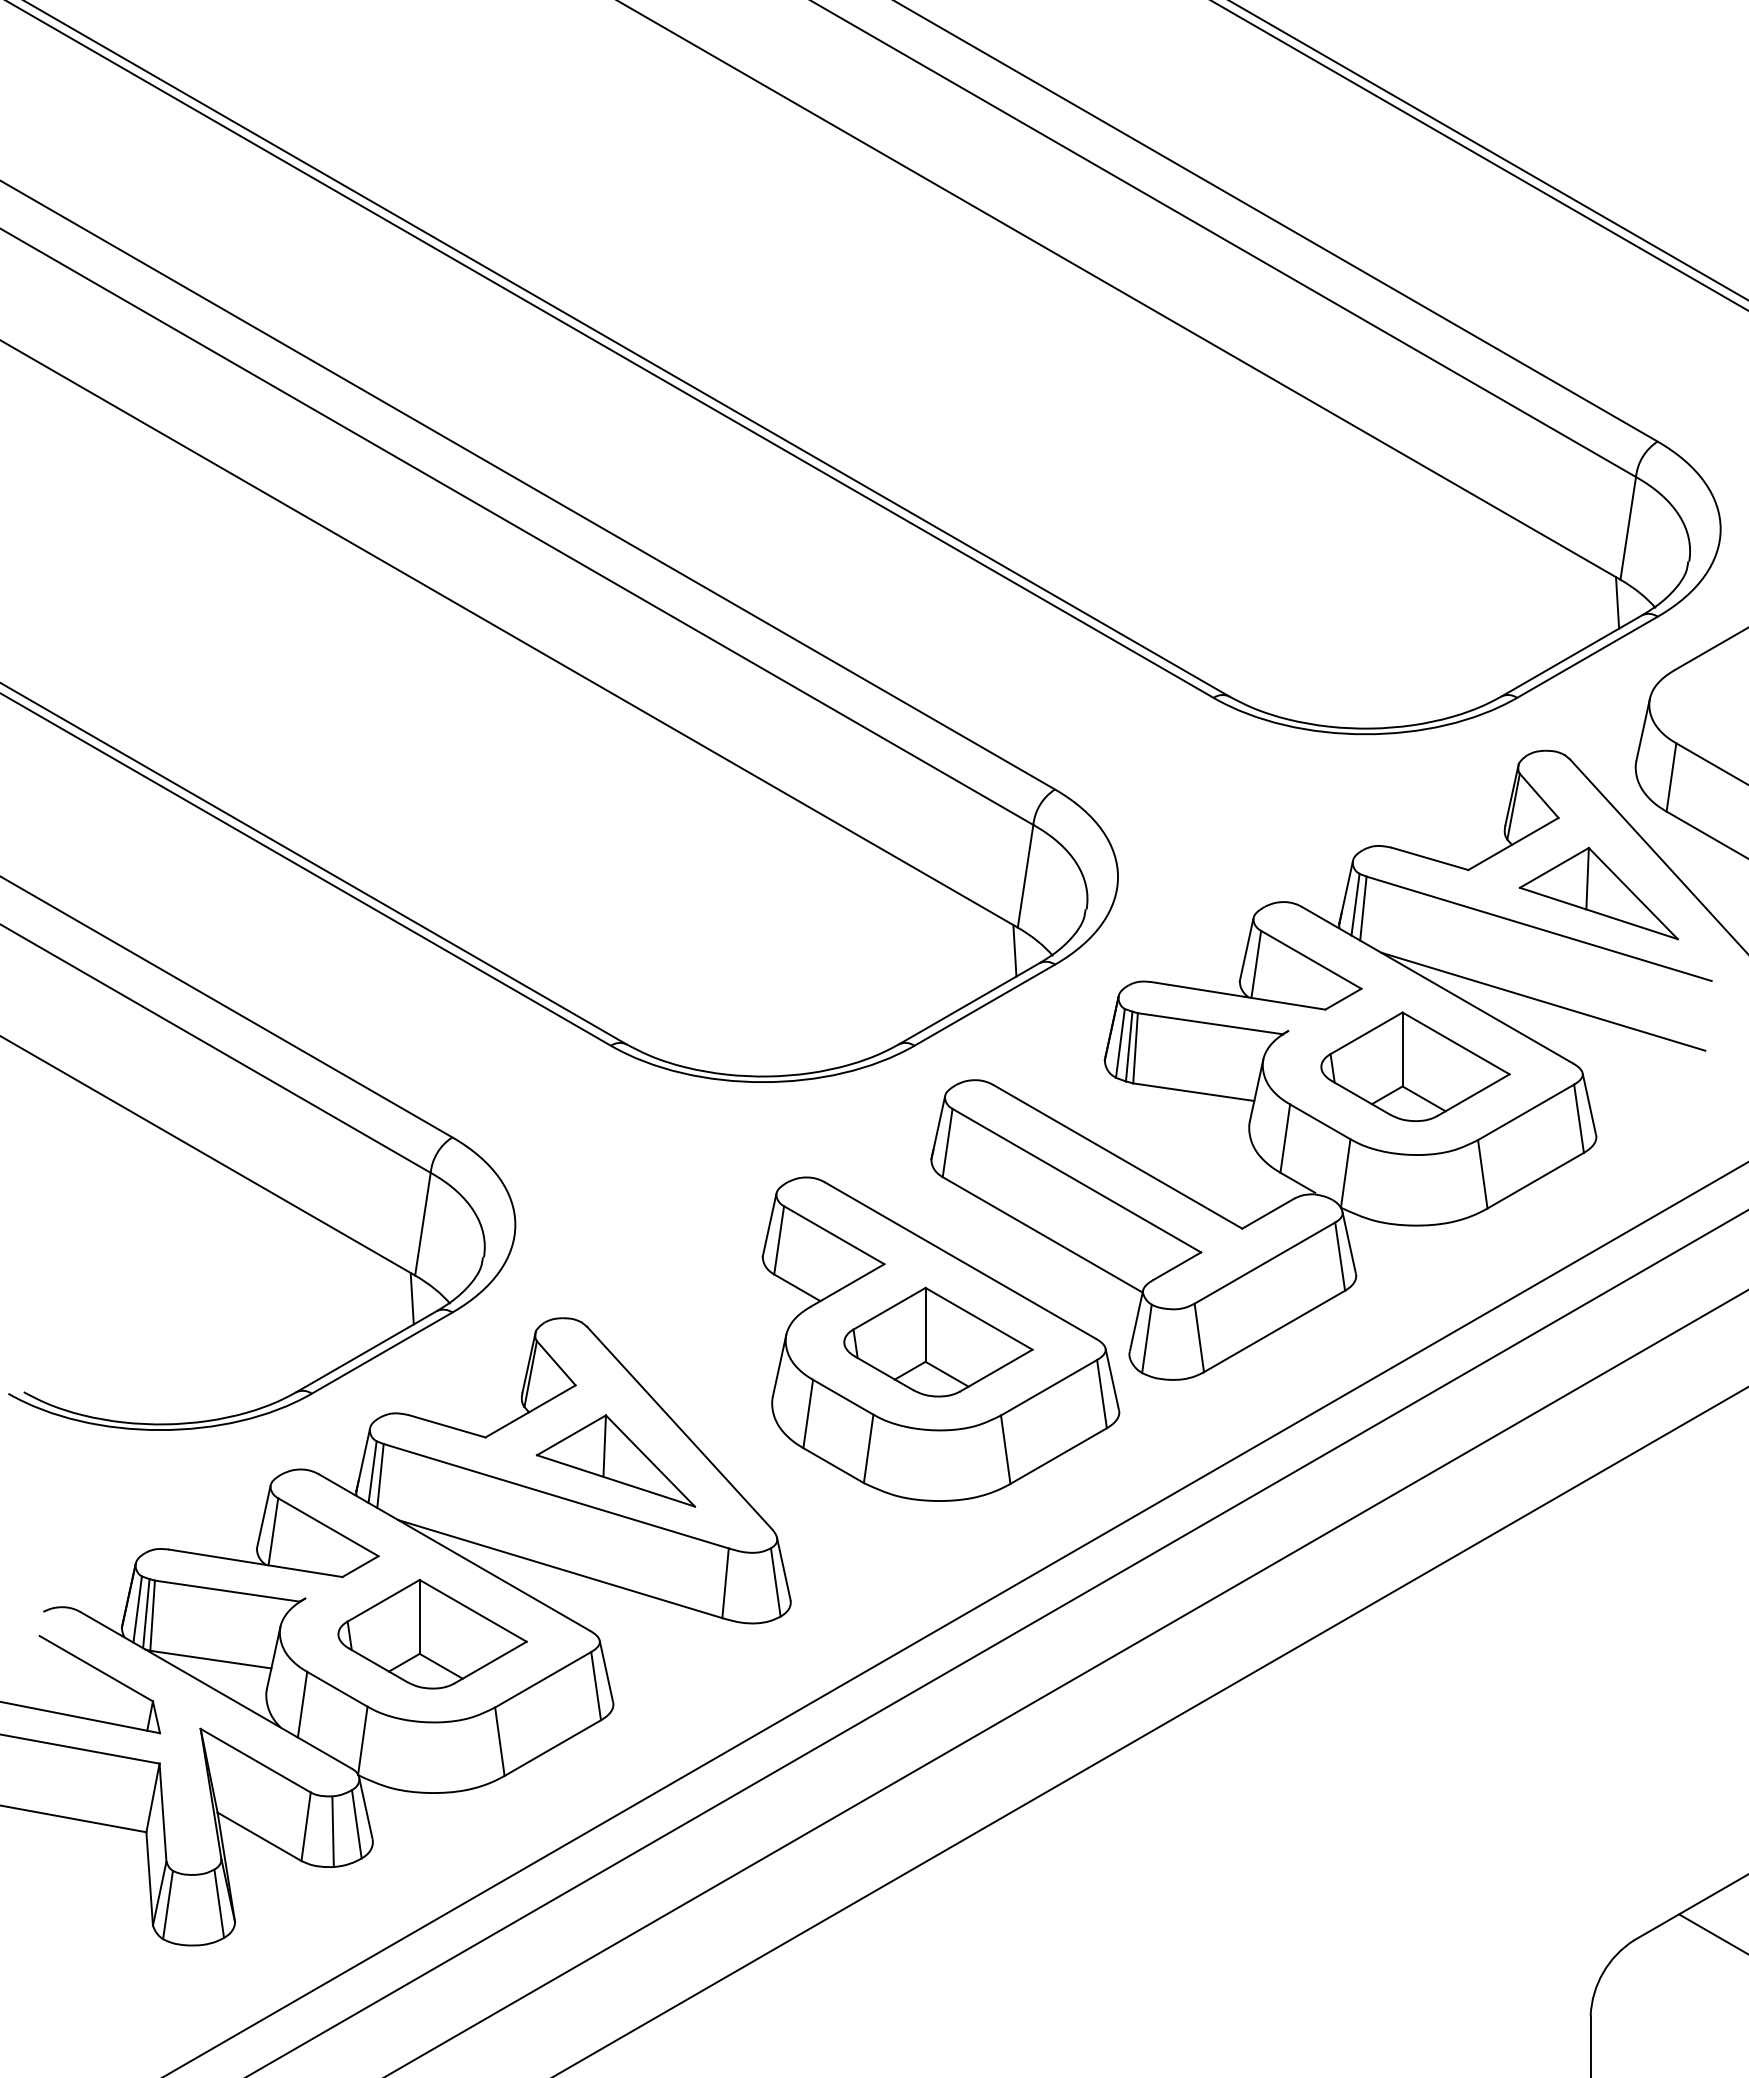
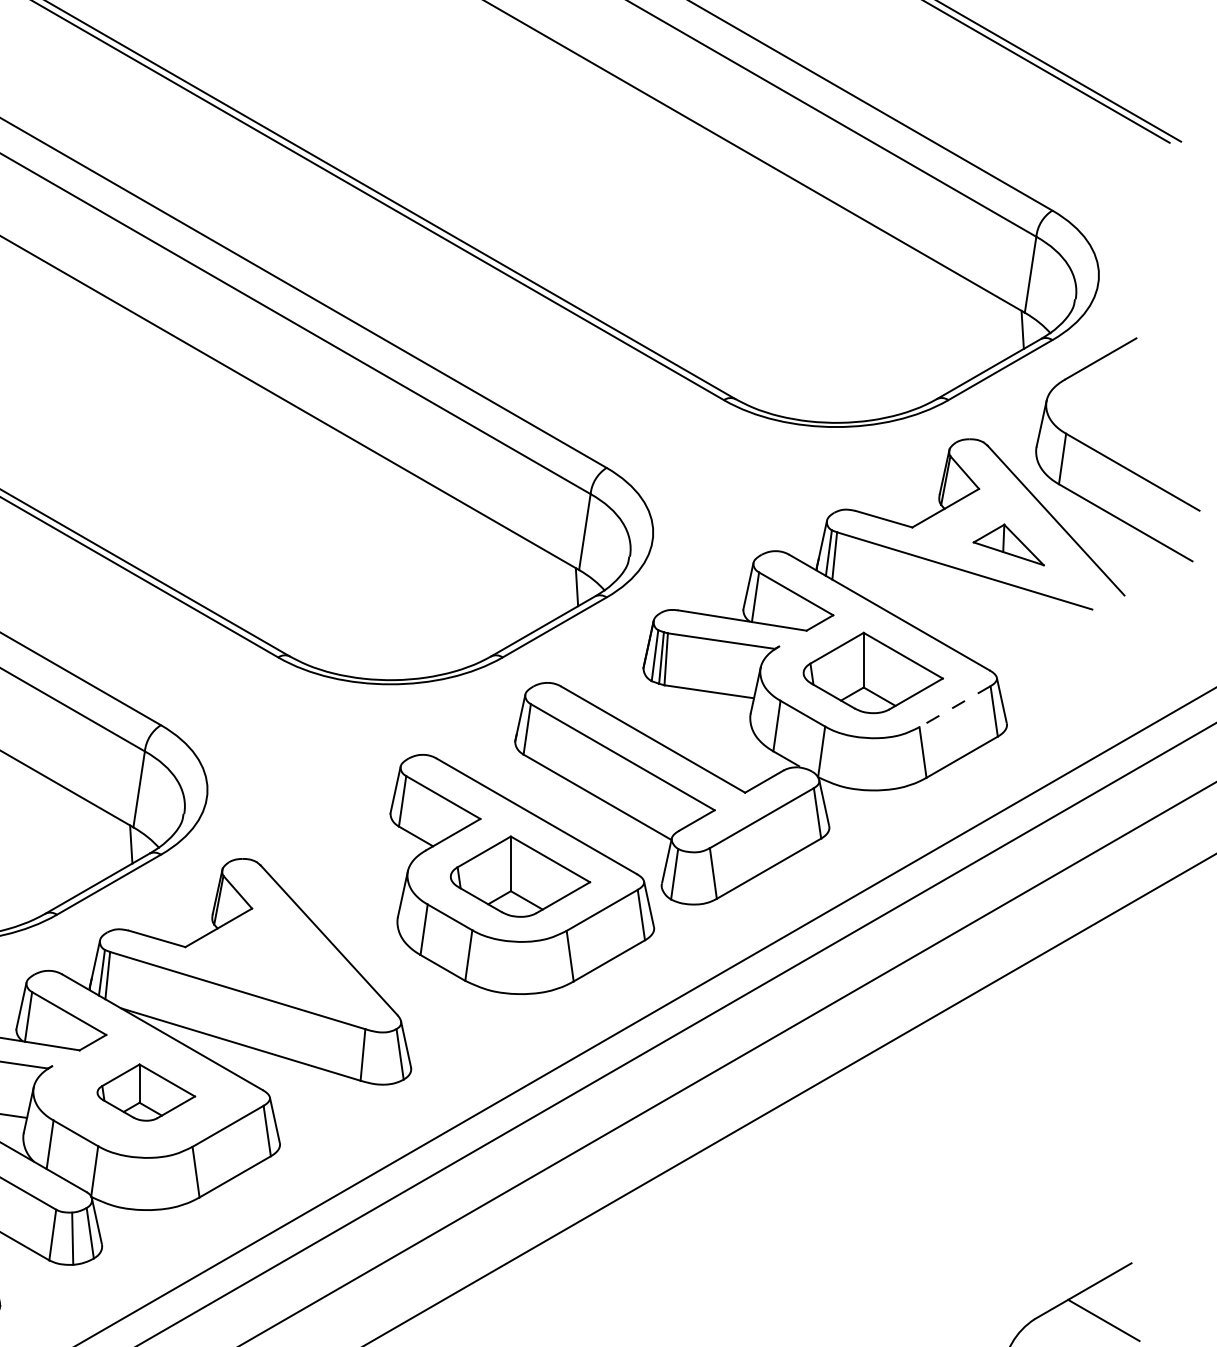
part: (1598, 893) -> (1008, 544), size x0.6
line: (1543, 1001) -> (967, 624), removed
line: (1525, 1112) -> (954, 706), solid -> dashed
part: (616, 1460) -> (282, 964), removed
part: (432, 1633) -> (146, 1092), size x0.7

